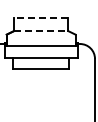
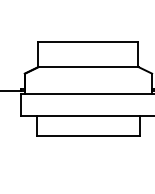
line: (40, 17) -> (87, 41), dashed -> solid
line: (41, 31) -> (89, 67), dashed -> solid

